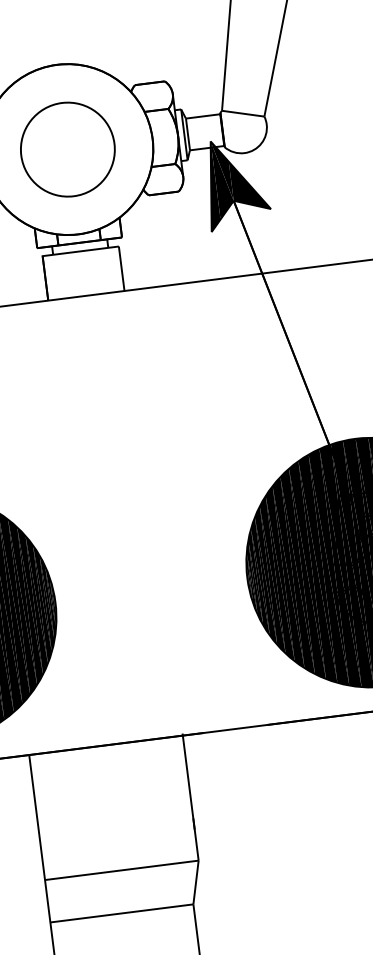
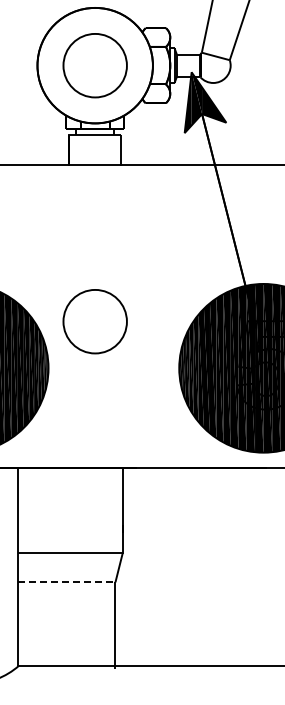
part: (114, 525) -> (94, 321), added
line: (121, 913) -> (66, 582), solid -> dashed

